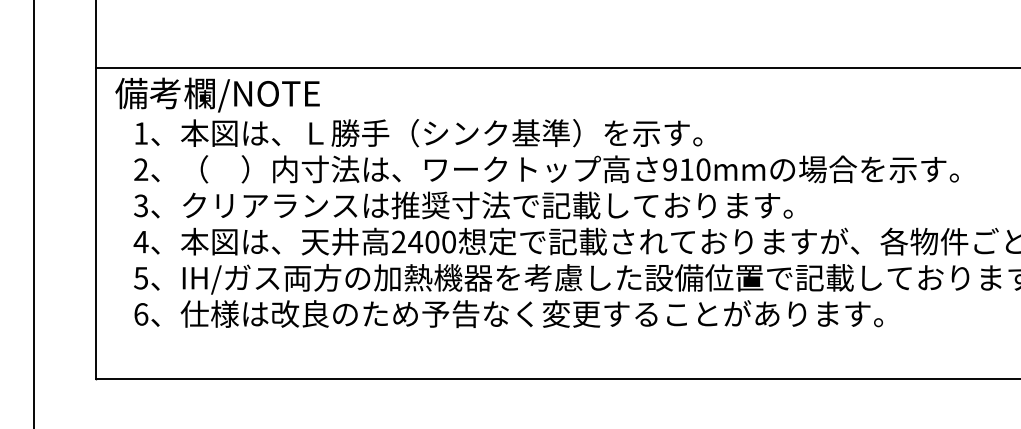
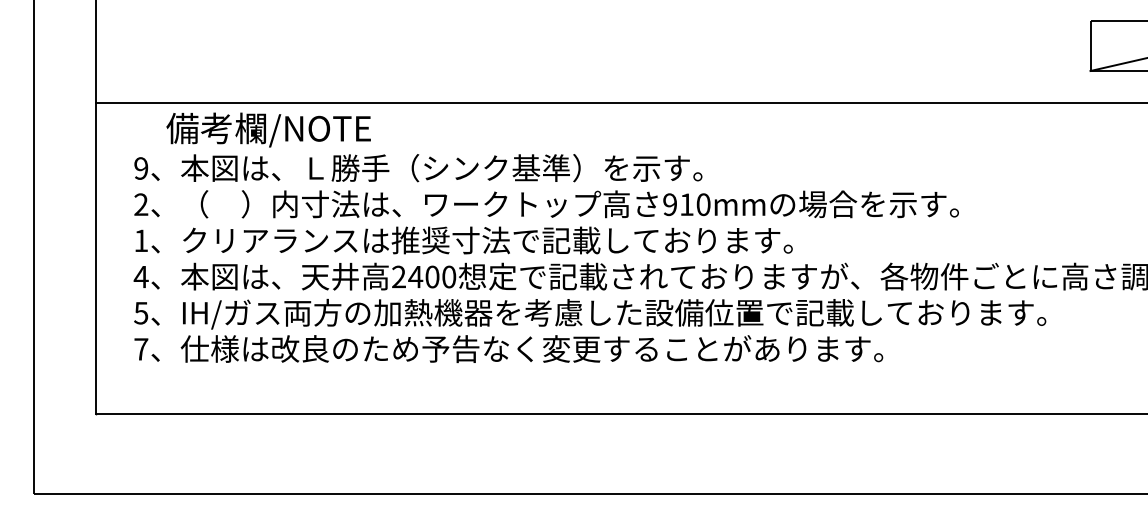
text: (217, 94) -> (268, 129), moved
text: (141, 133) -> (141, 168), 1 -> 9
text: (140, 205) -> (140, 240), 3 -> 1
text: (141, 314) -> (141, 349), 6 -> 7

